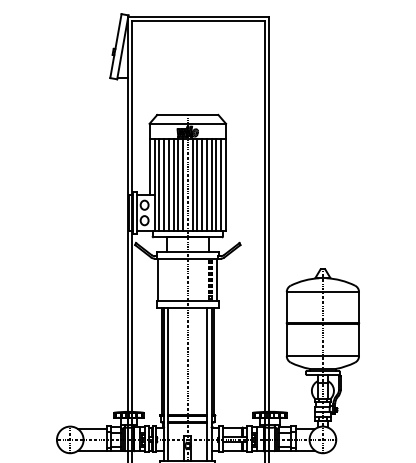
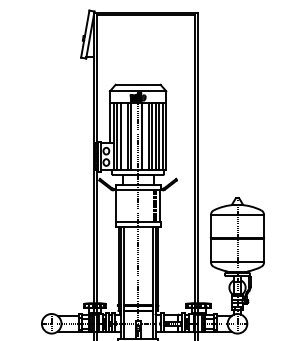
line: (168, 185) -> (123, 136), removed
line: (183, 185) -> (134, 136), removed
line: (197, 185) -> (145, 136), removed

